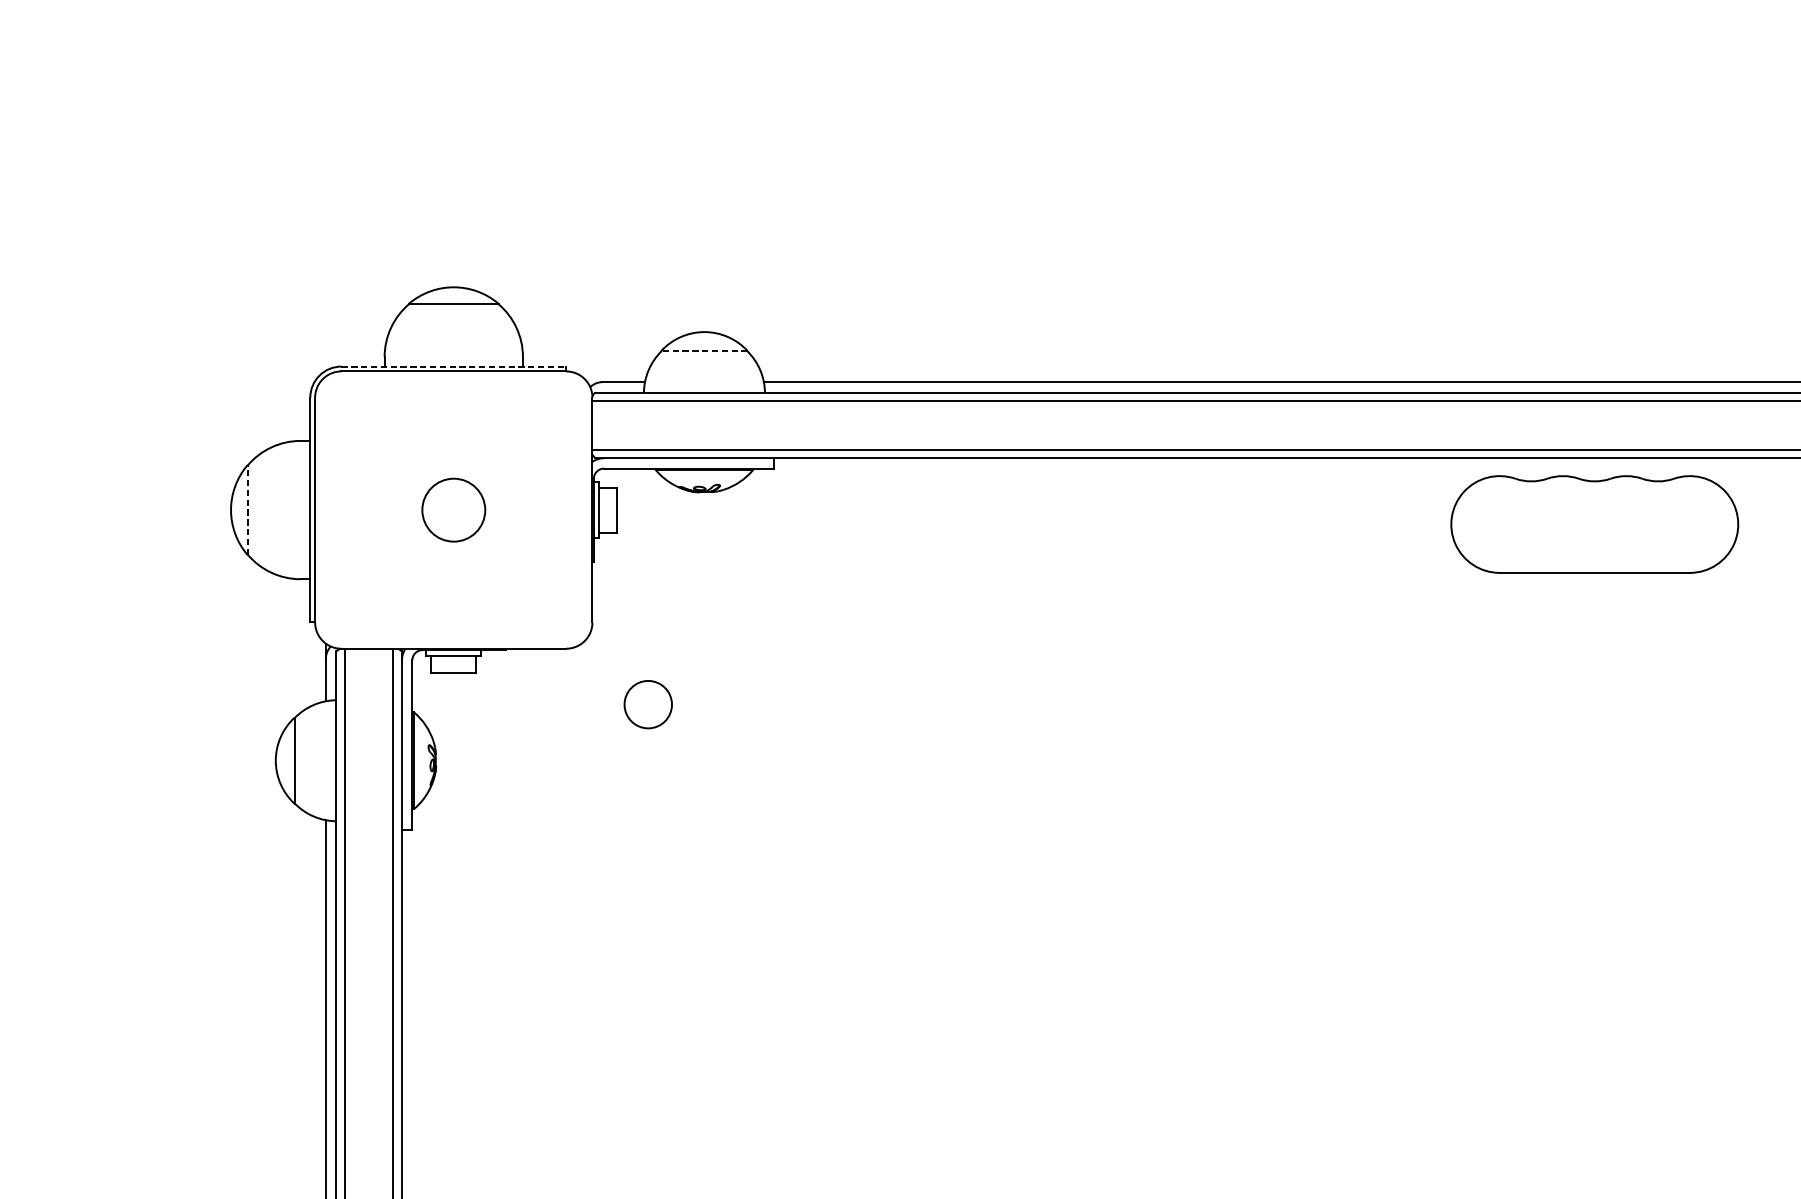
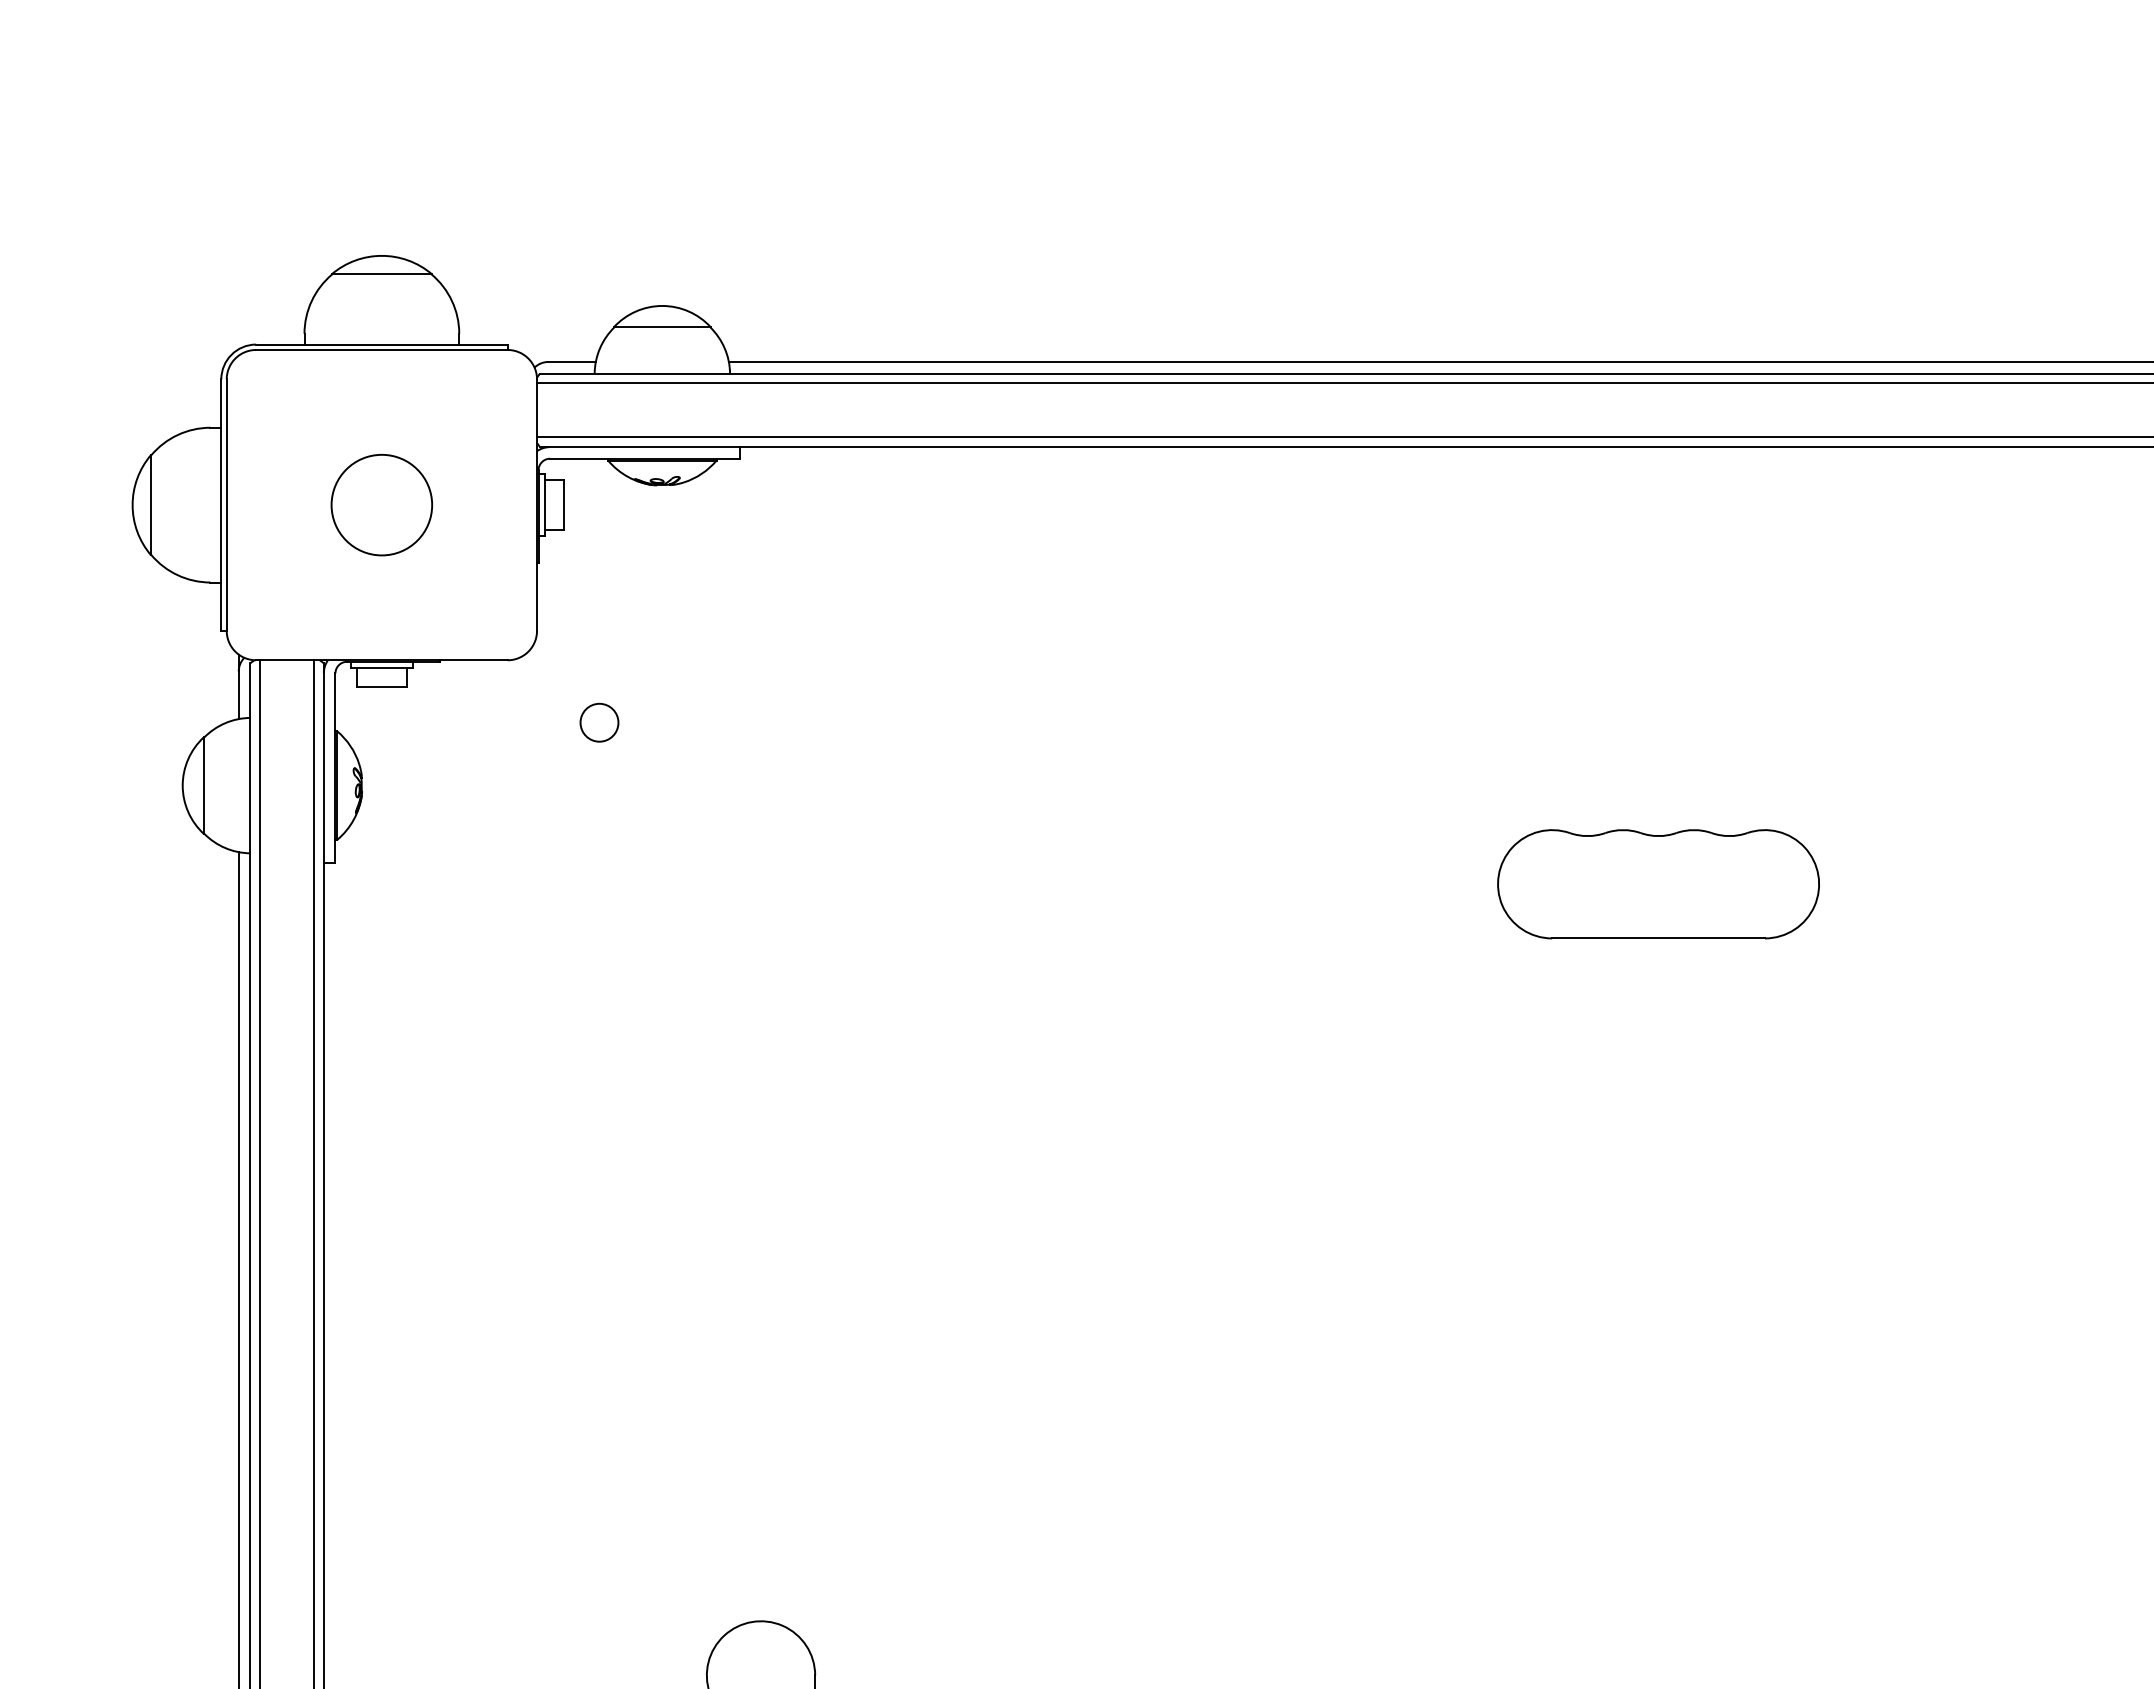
line: (703, 351) -> (661, 327), dashed -> solid
line: (453, 366) -> (381, 344), dashed -> solid
line: (247, 509) -> (151, 504), dashed -> solid
circle: (453, 510) -> (381, 505), size x1.43
part: (1594, 524) -> (1658, 884), moved
circle: (648, 704) -> (599, 722), size x0.71

